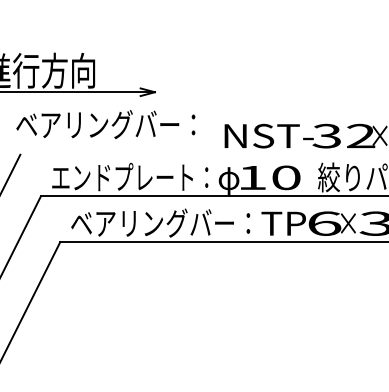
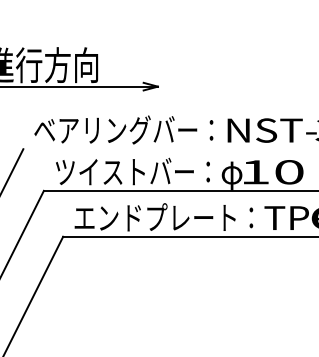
text: (105, 124) -> (123, 129), moved
text: (130, 176) -> (133, 170), エンドプレート： -> ツイストバー：
text: (152, 222) -> (155, 216), ベアリングバー： -> エンドプレート：

